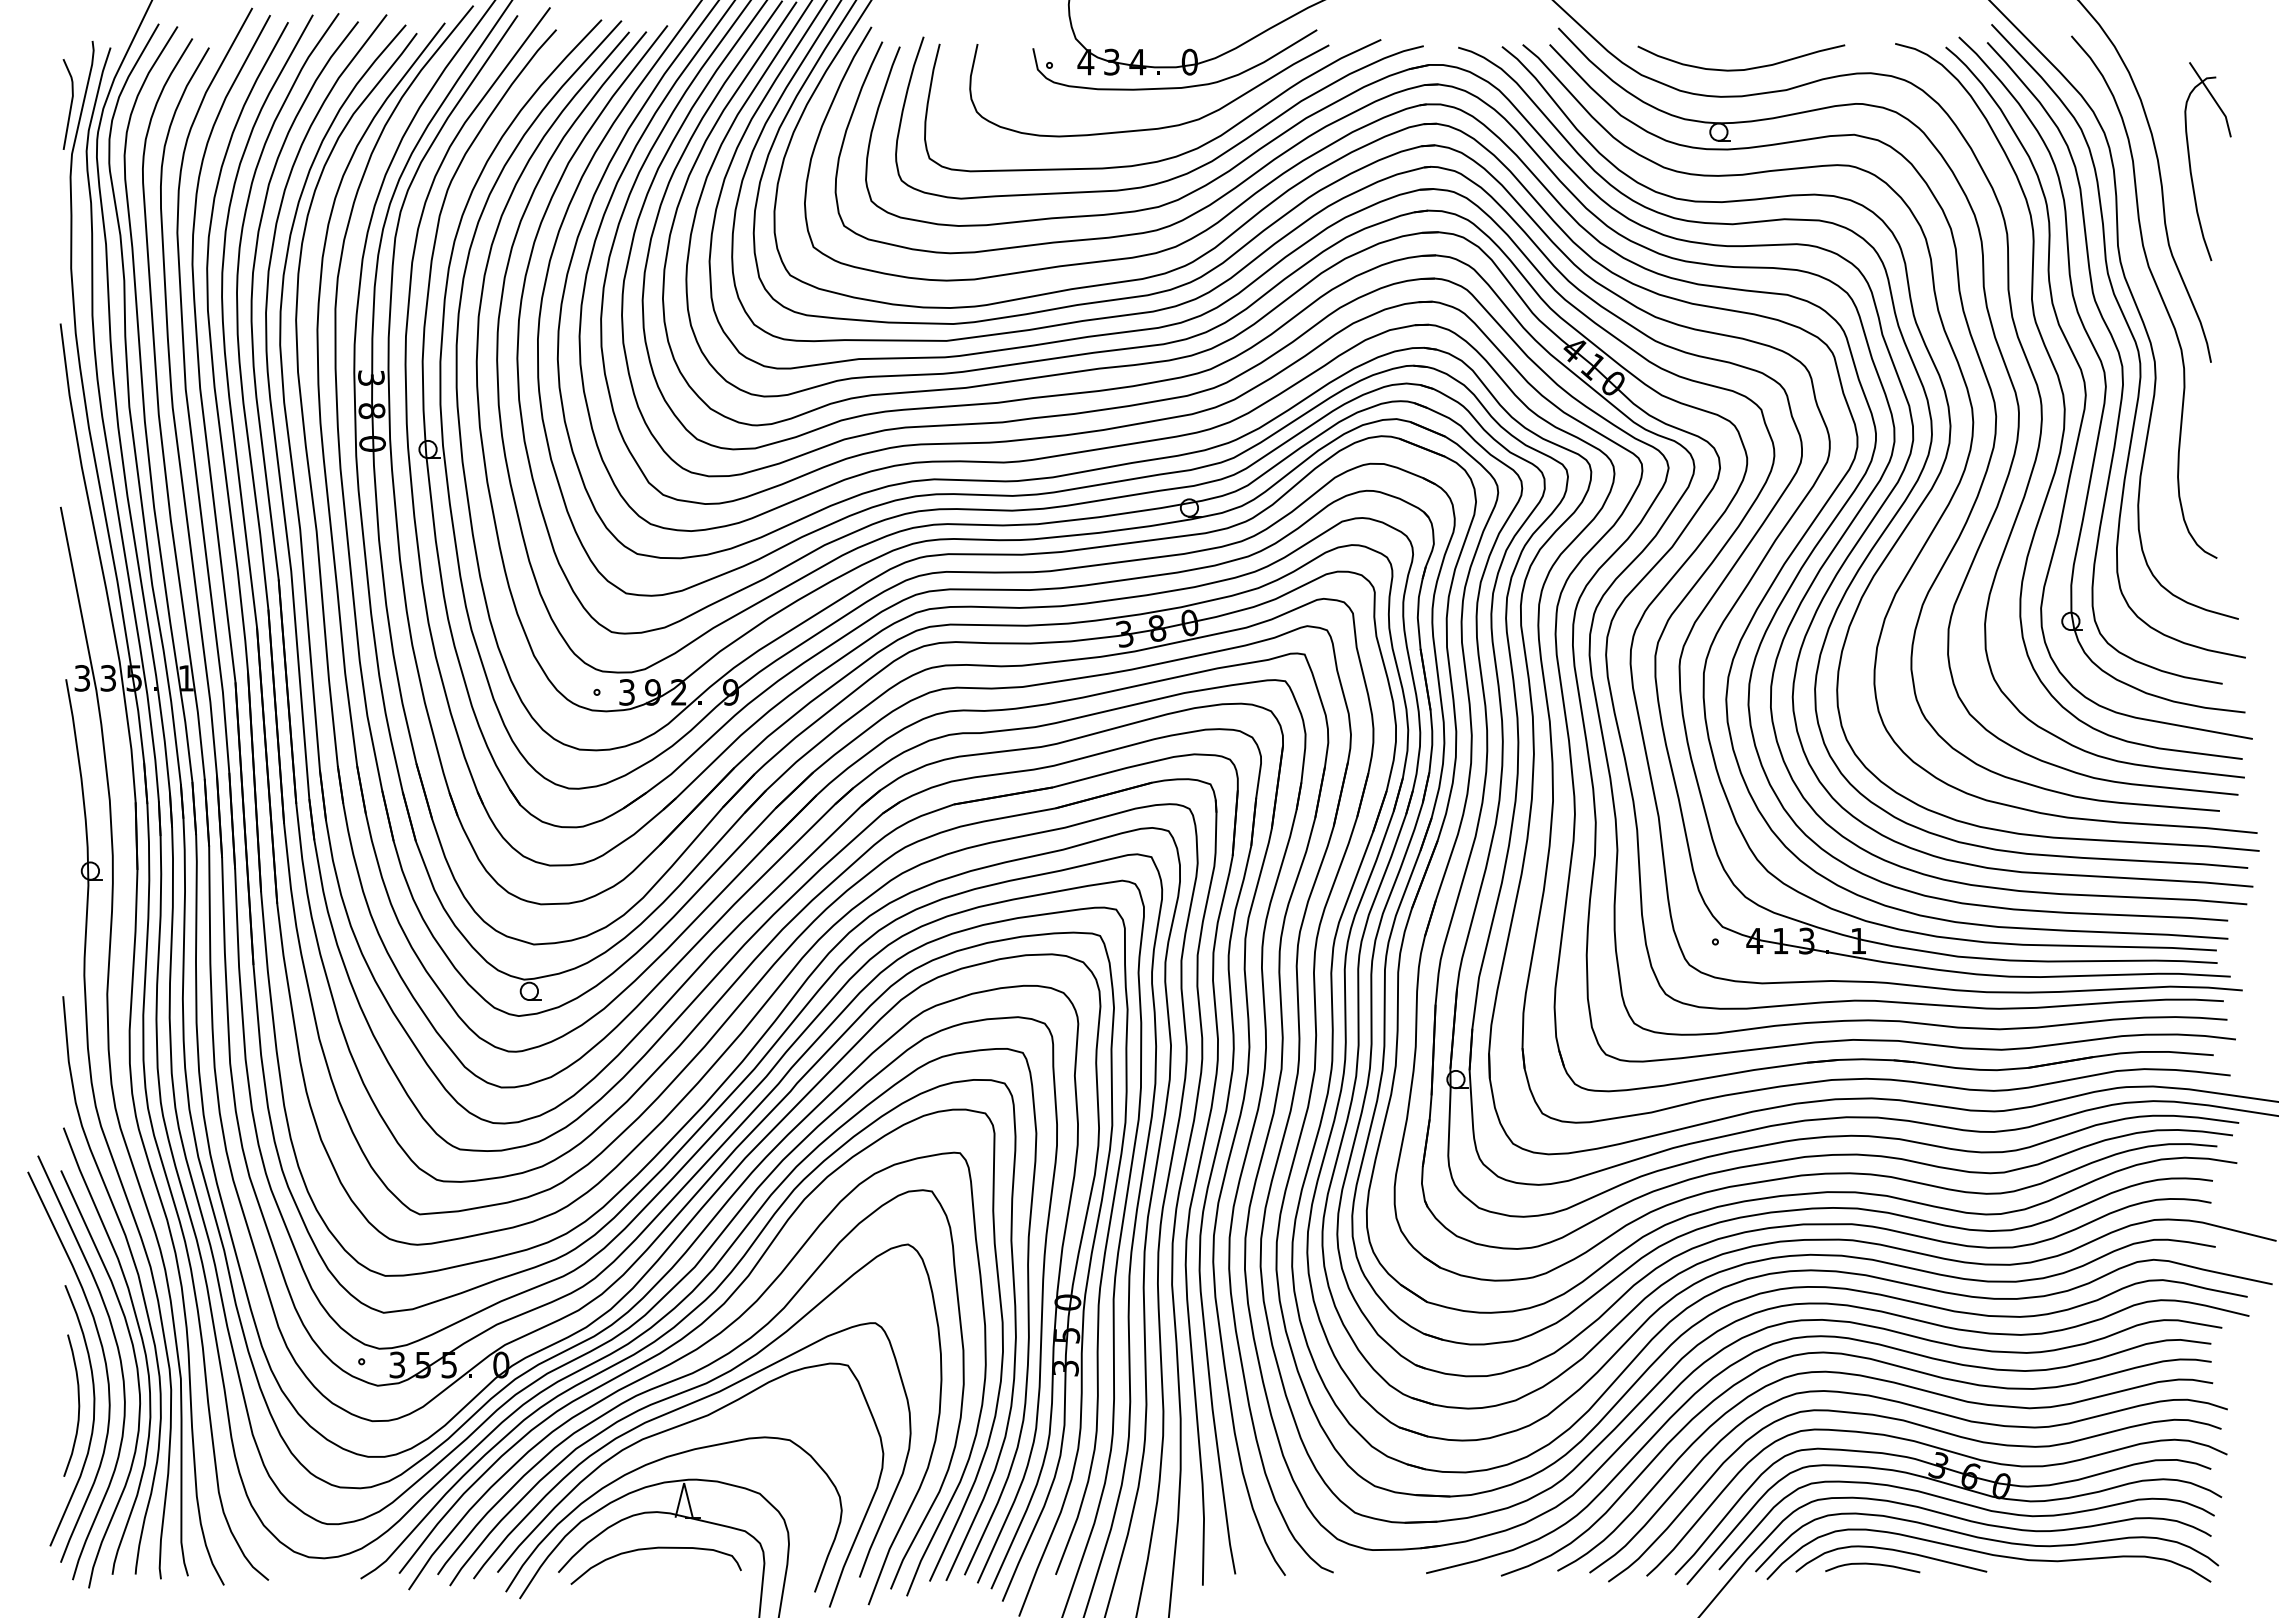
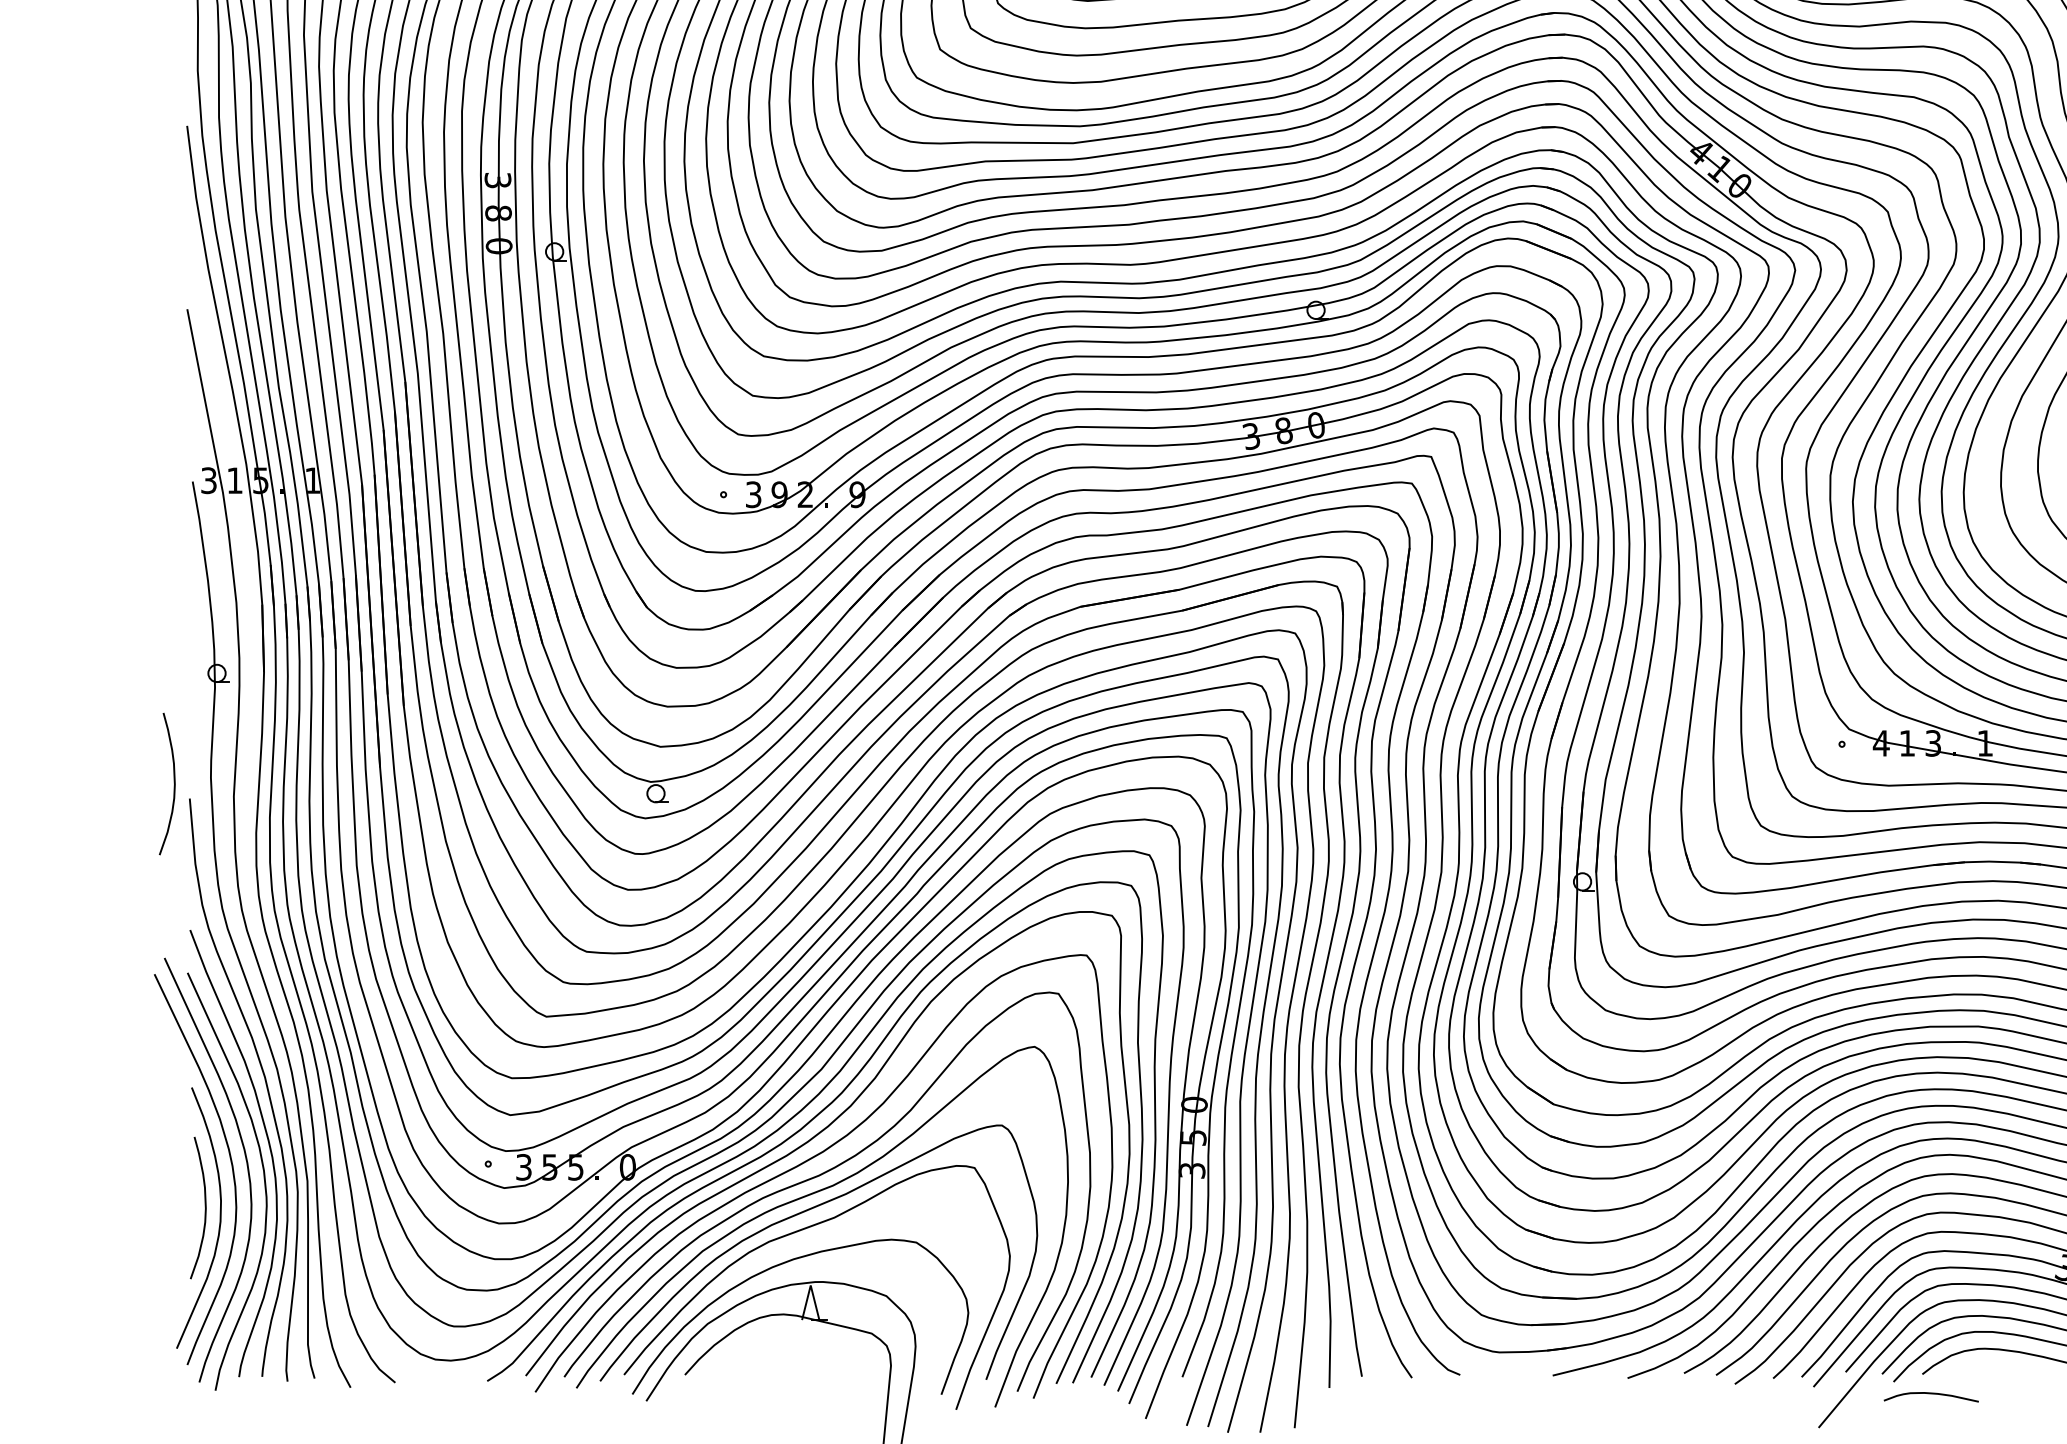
text: (107, 678) -> (234, 480), 3 -> 1
curve: (47, 981) -> (174, 783), added
curve: (653, 1549) -> (780, 1351), removed
curve: (1873, 1565) -> (1932, 1394), moved

